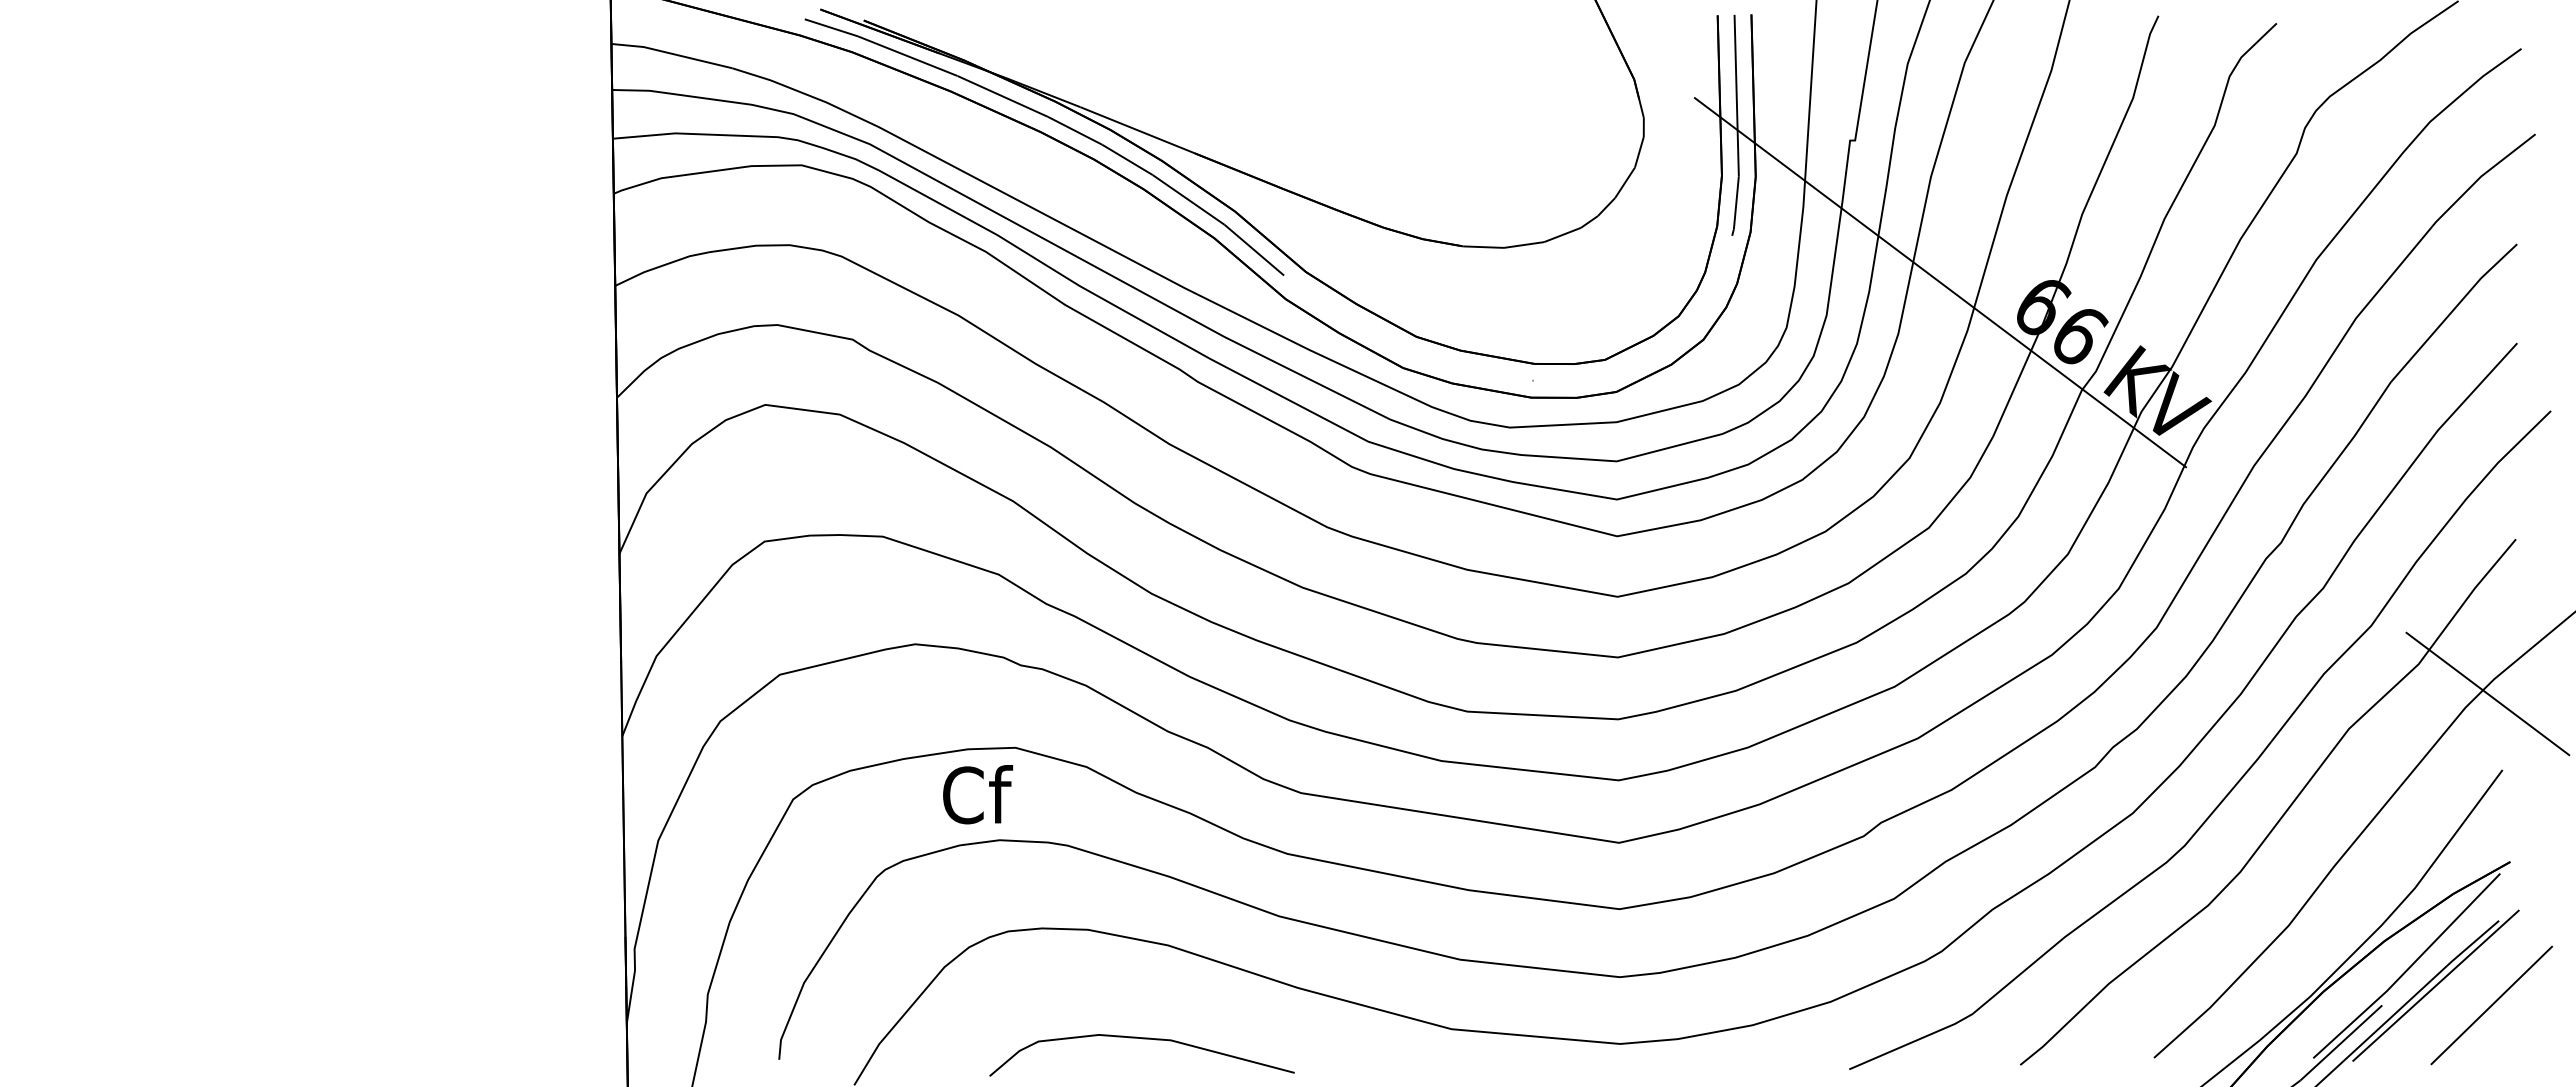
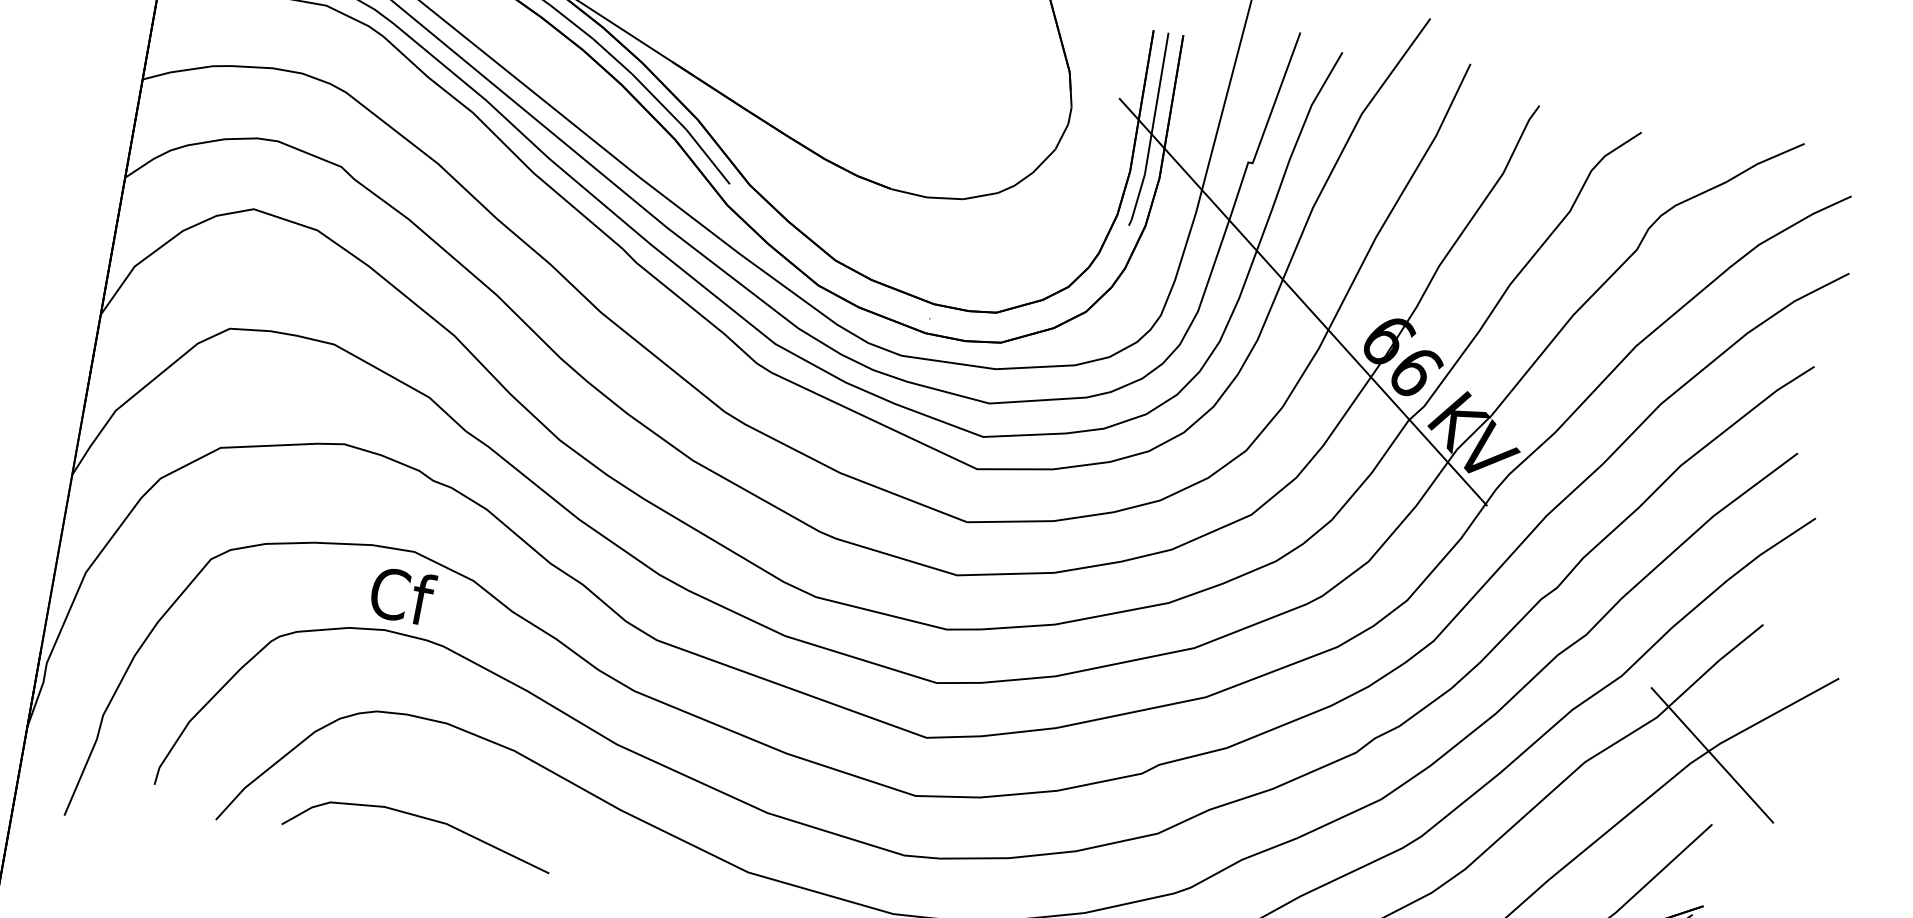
text: (978, 794) -> (403, 595), moved
curve: (1142, 1039) -> (421, 818), moved

